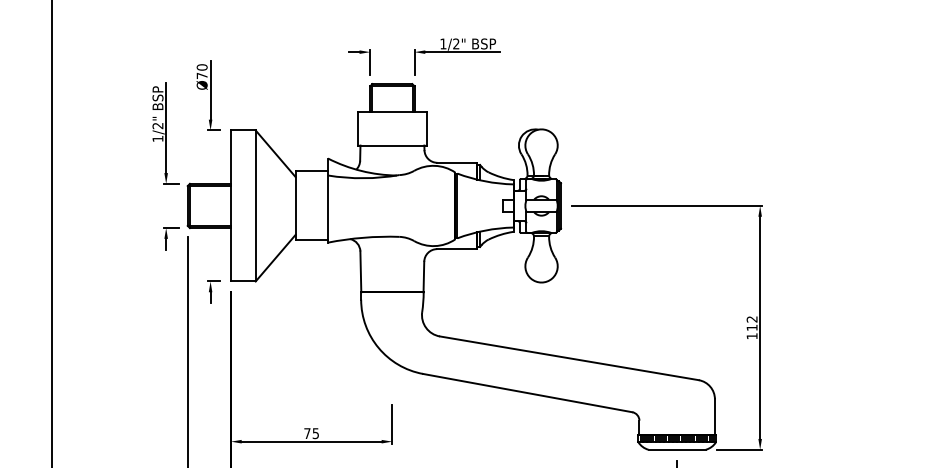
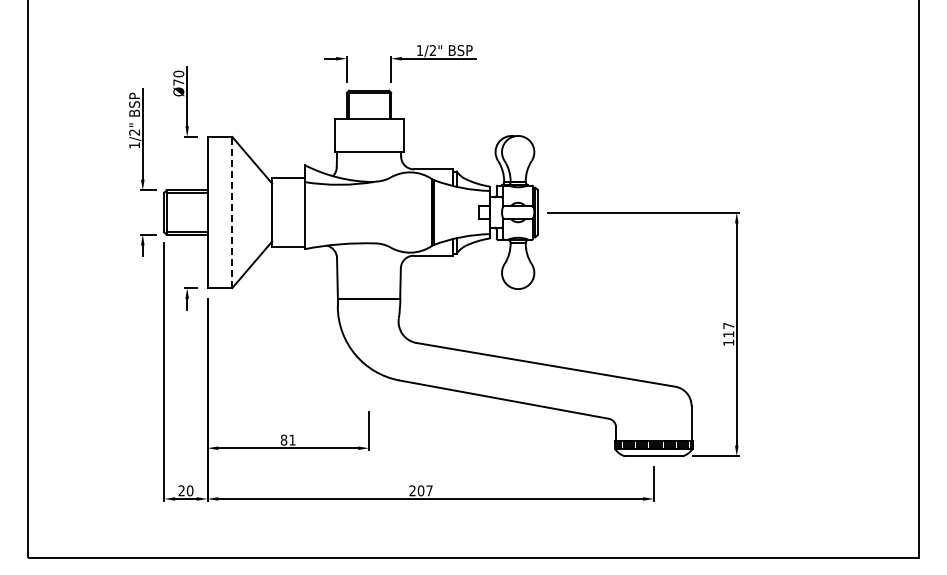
line: (255, 205) -> (232, 212), solid -> dashed
text: (751, 319) -> (728, 326), 112 -> 117
text: (310, 432) -> (287, 439), 75 -> 81

